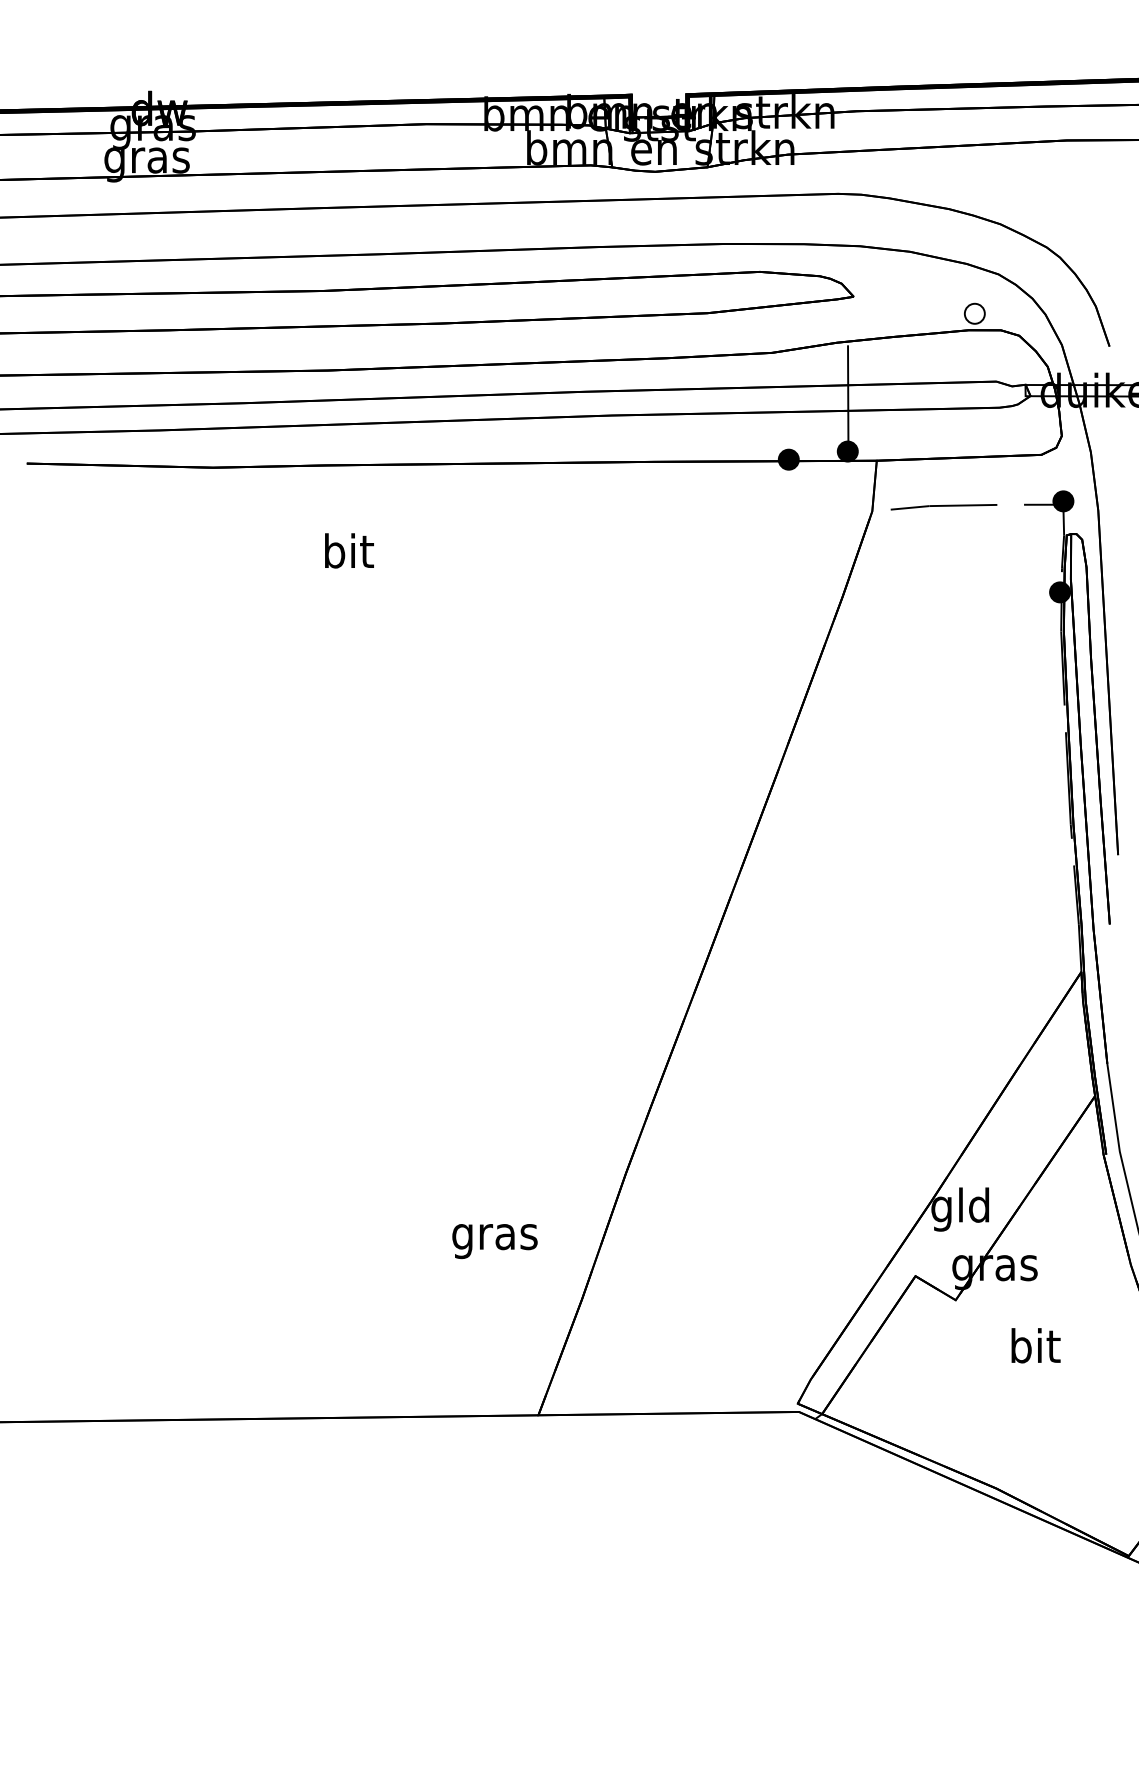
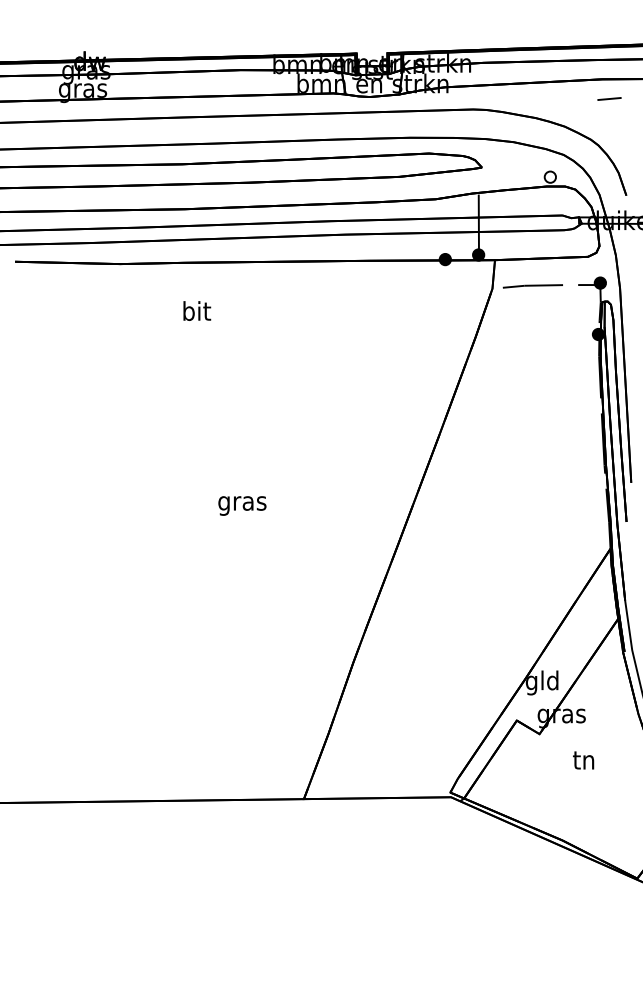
line: (1079, 174) -> (609, 98), added
text: (495, 1240) -> (242, 505), moved
text: (1035, 1345) -> (584, 759), bit -> tn

